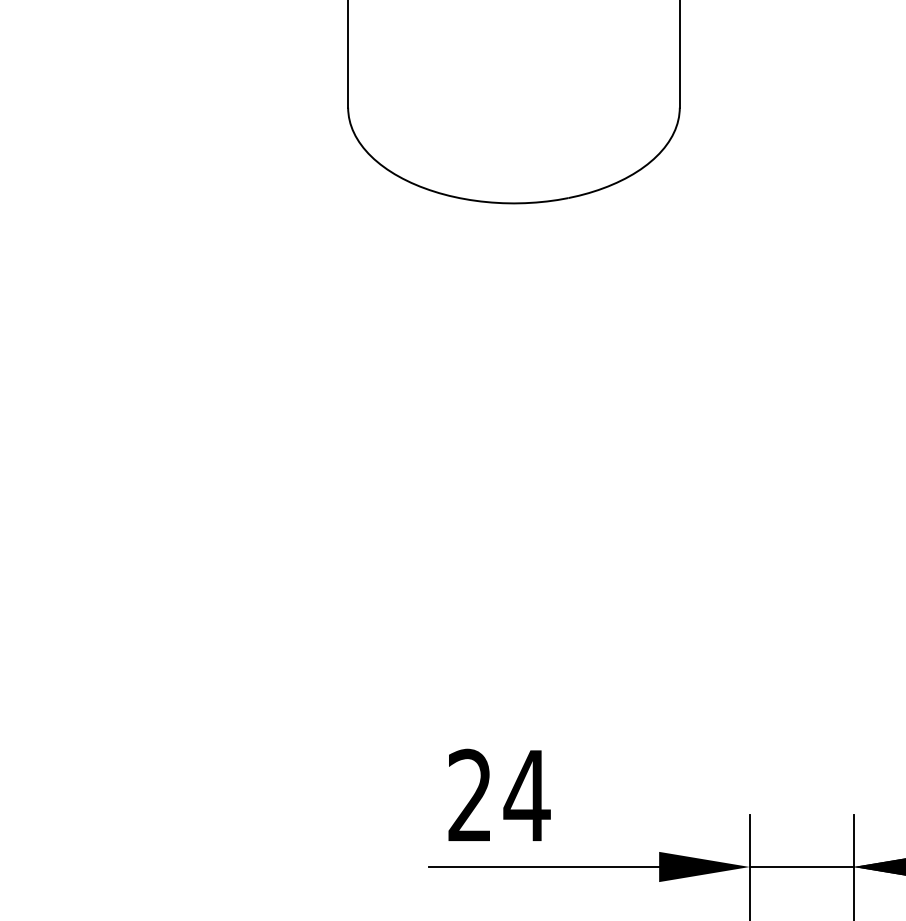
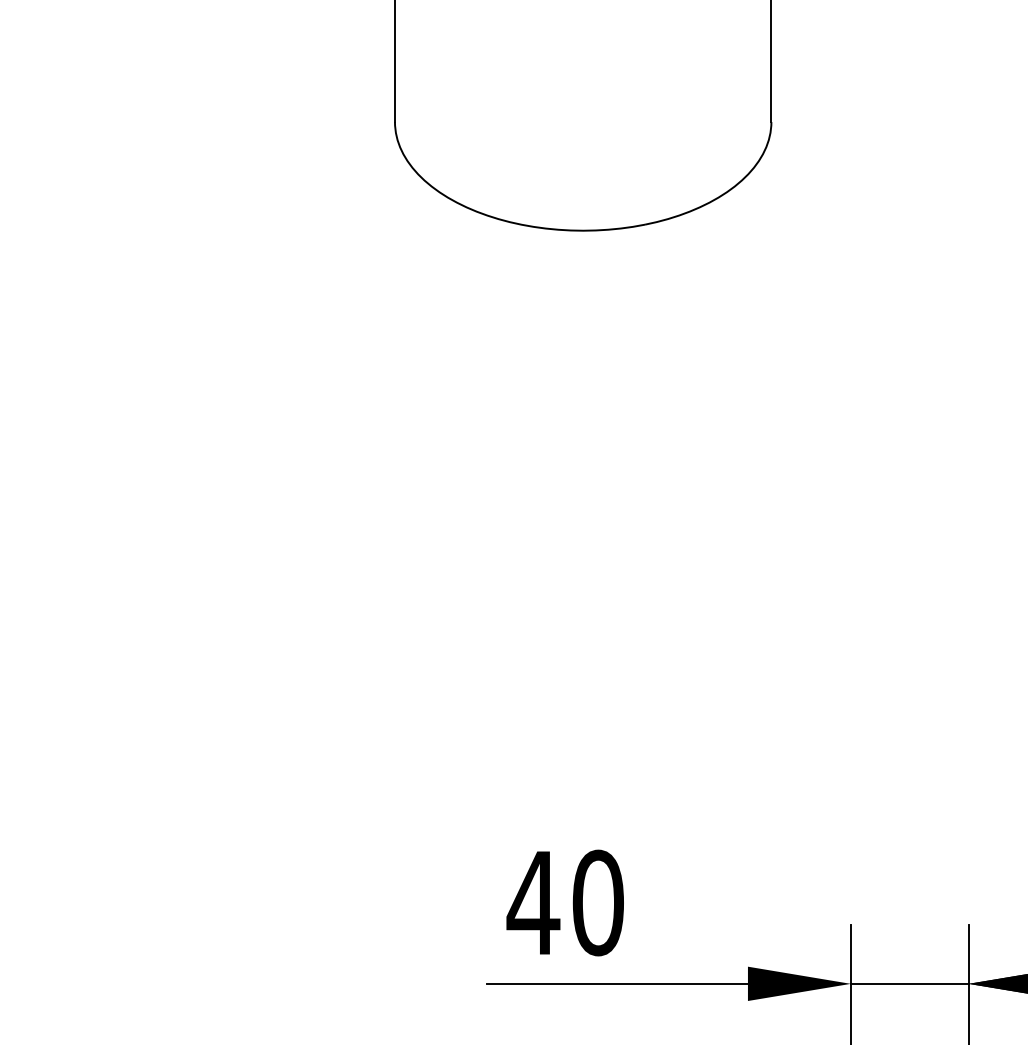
text: (498, 795) -> (565, 902), 24 -> 40

